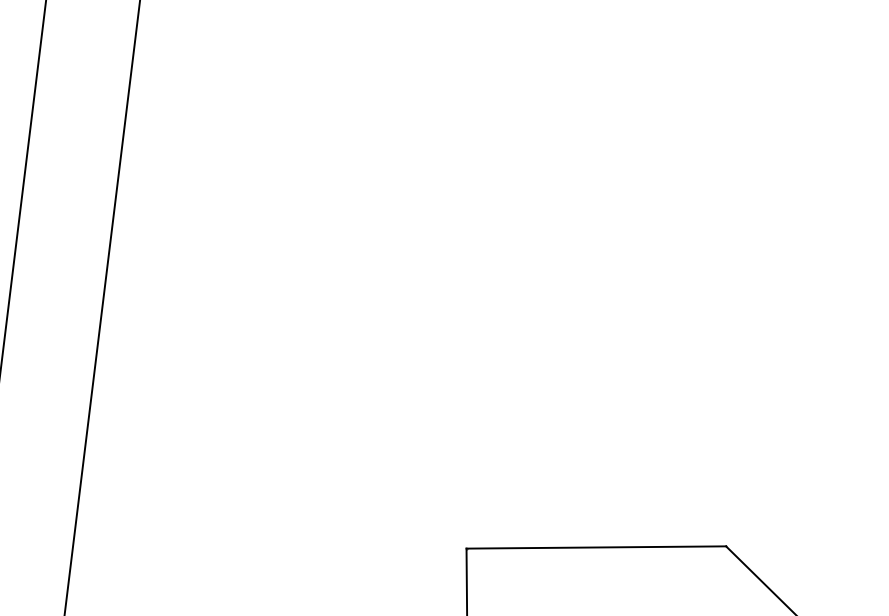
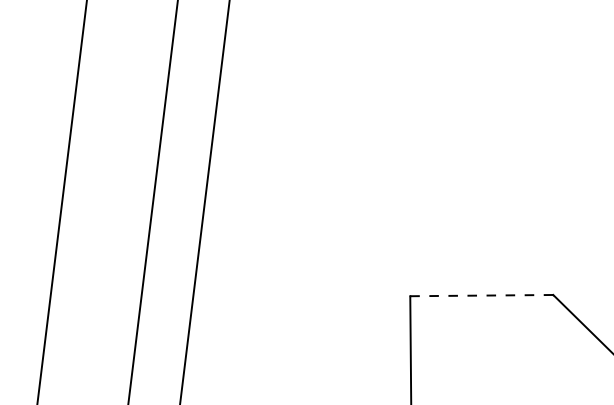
line: (595, 547) -> (481, 295), solid -> dashed

